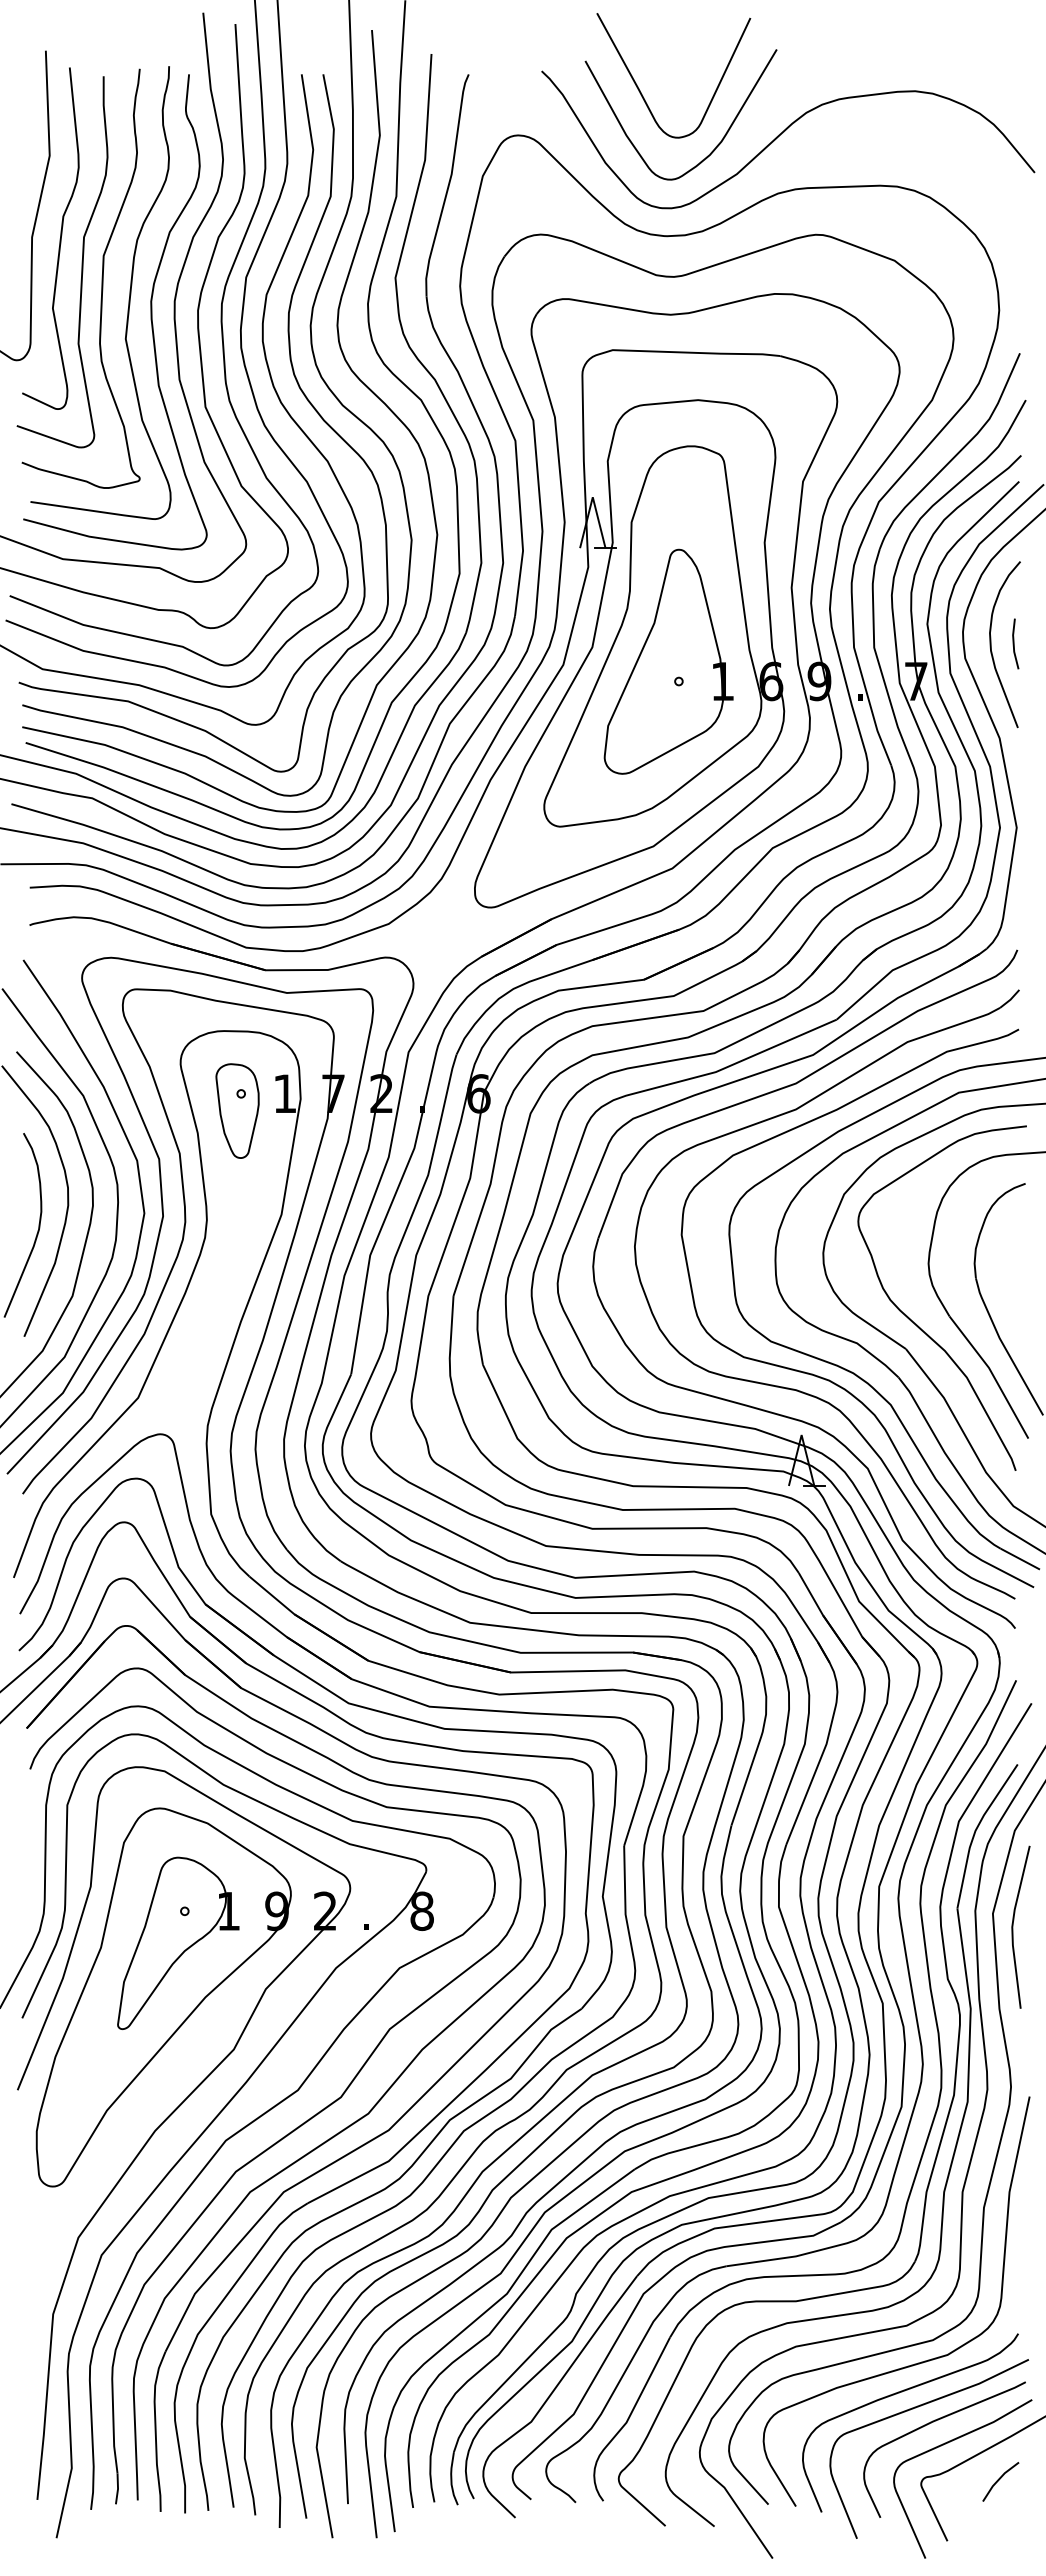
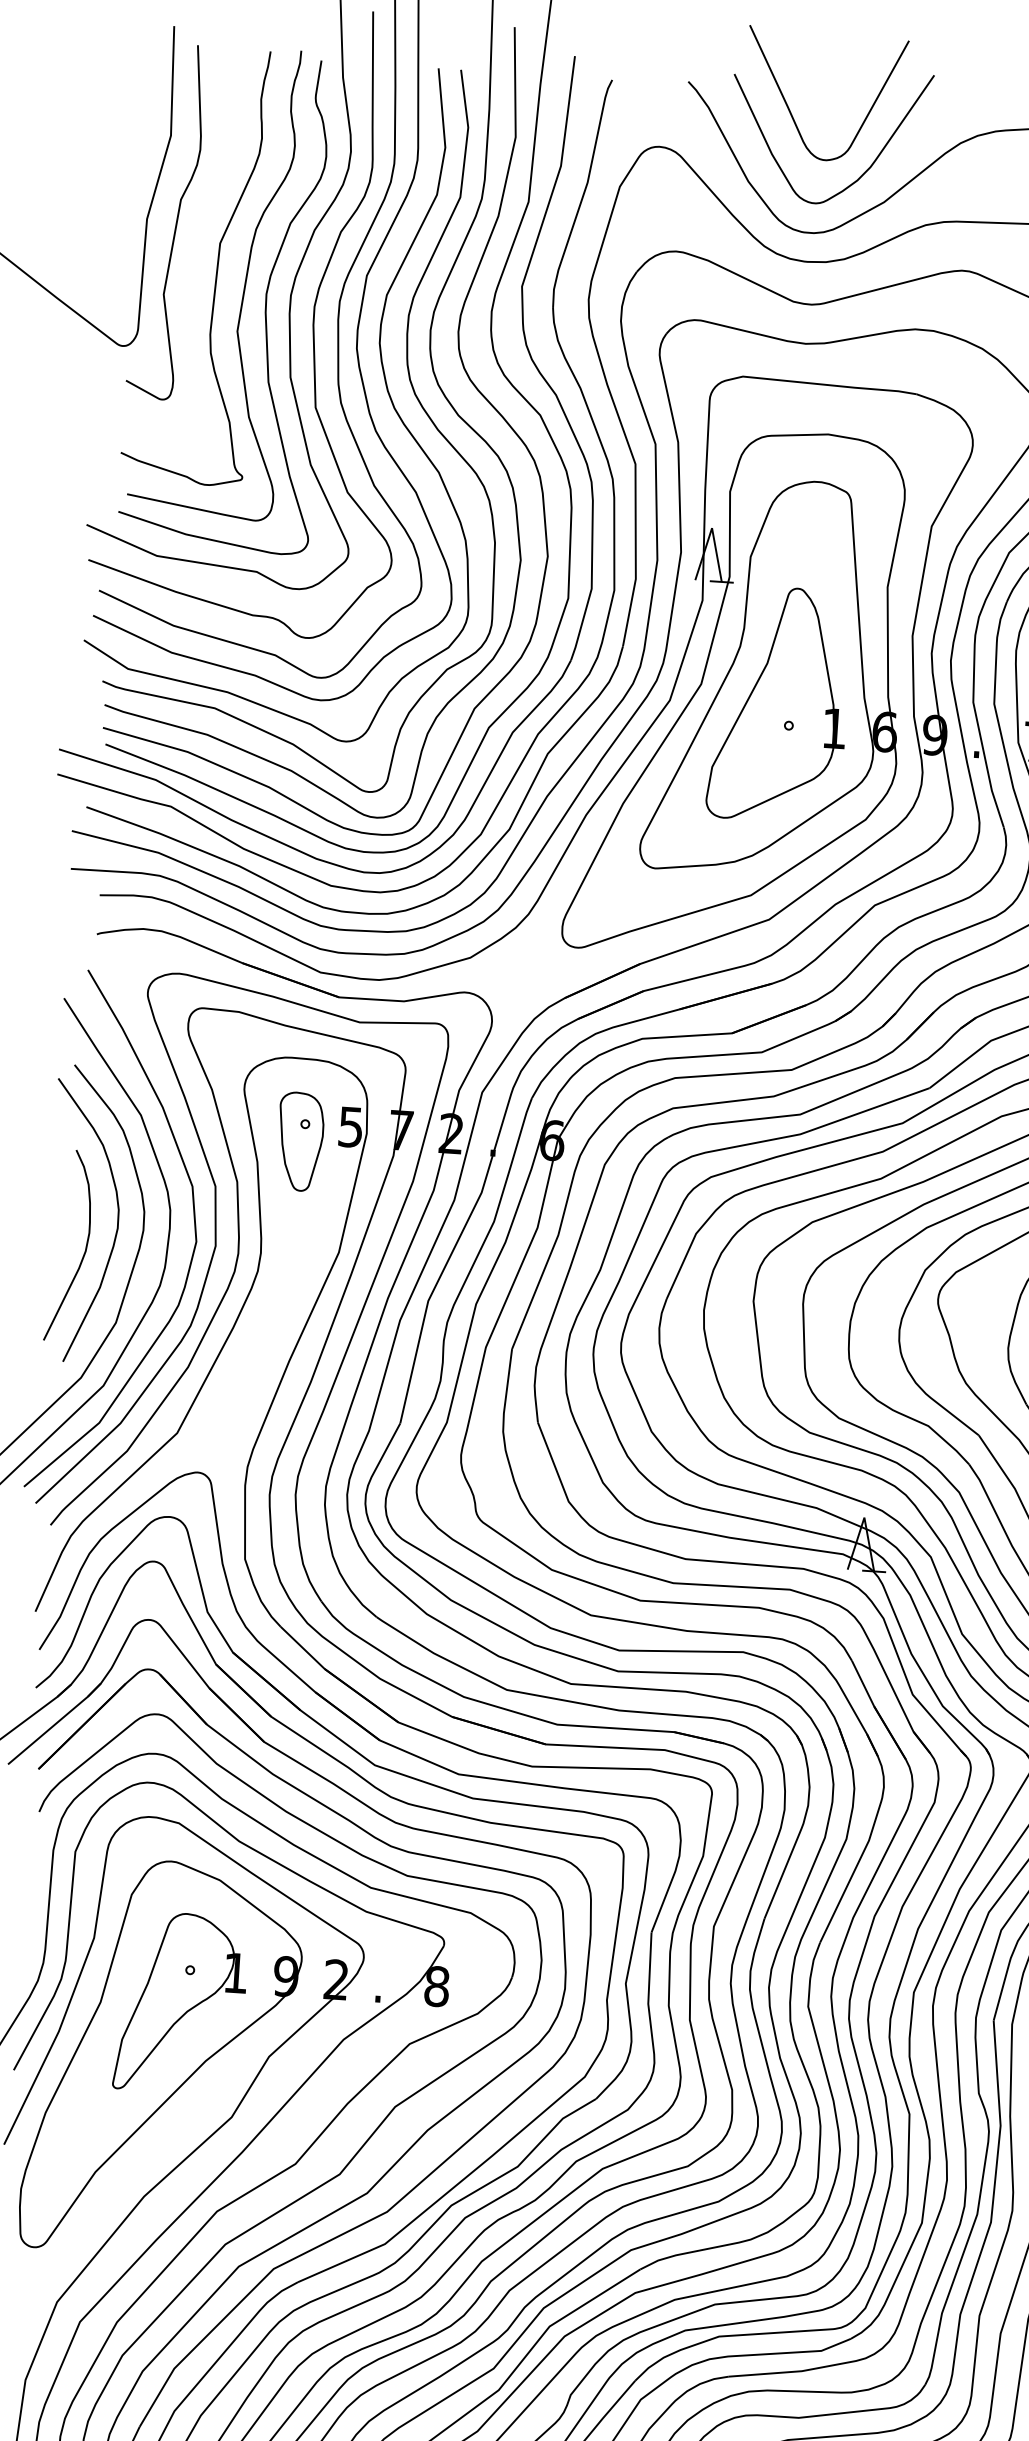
curve: (81, 262) -> (196, 248), removed
text: (284, 1093) -> (350, 1126), 1 -> 5

